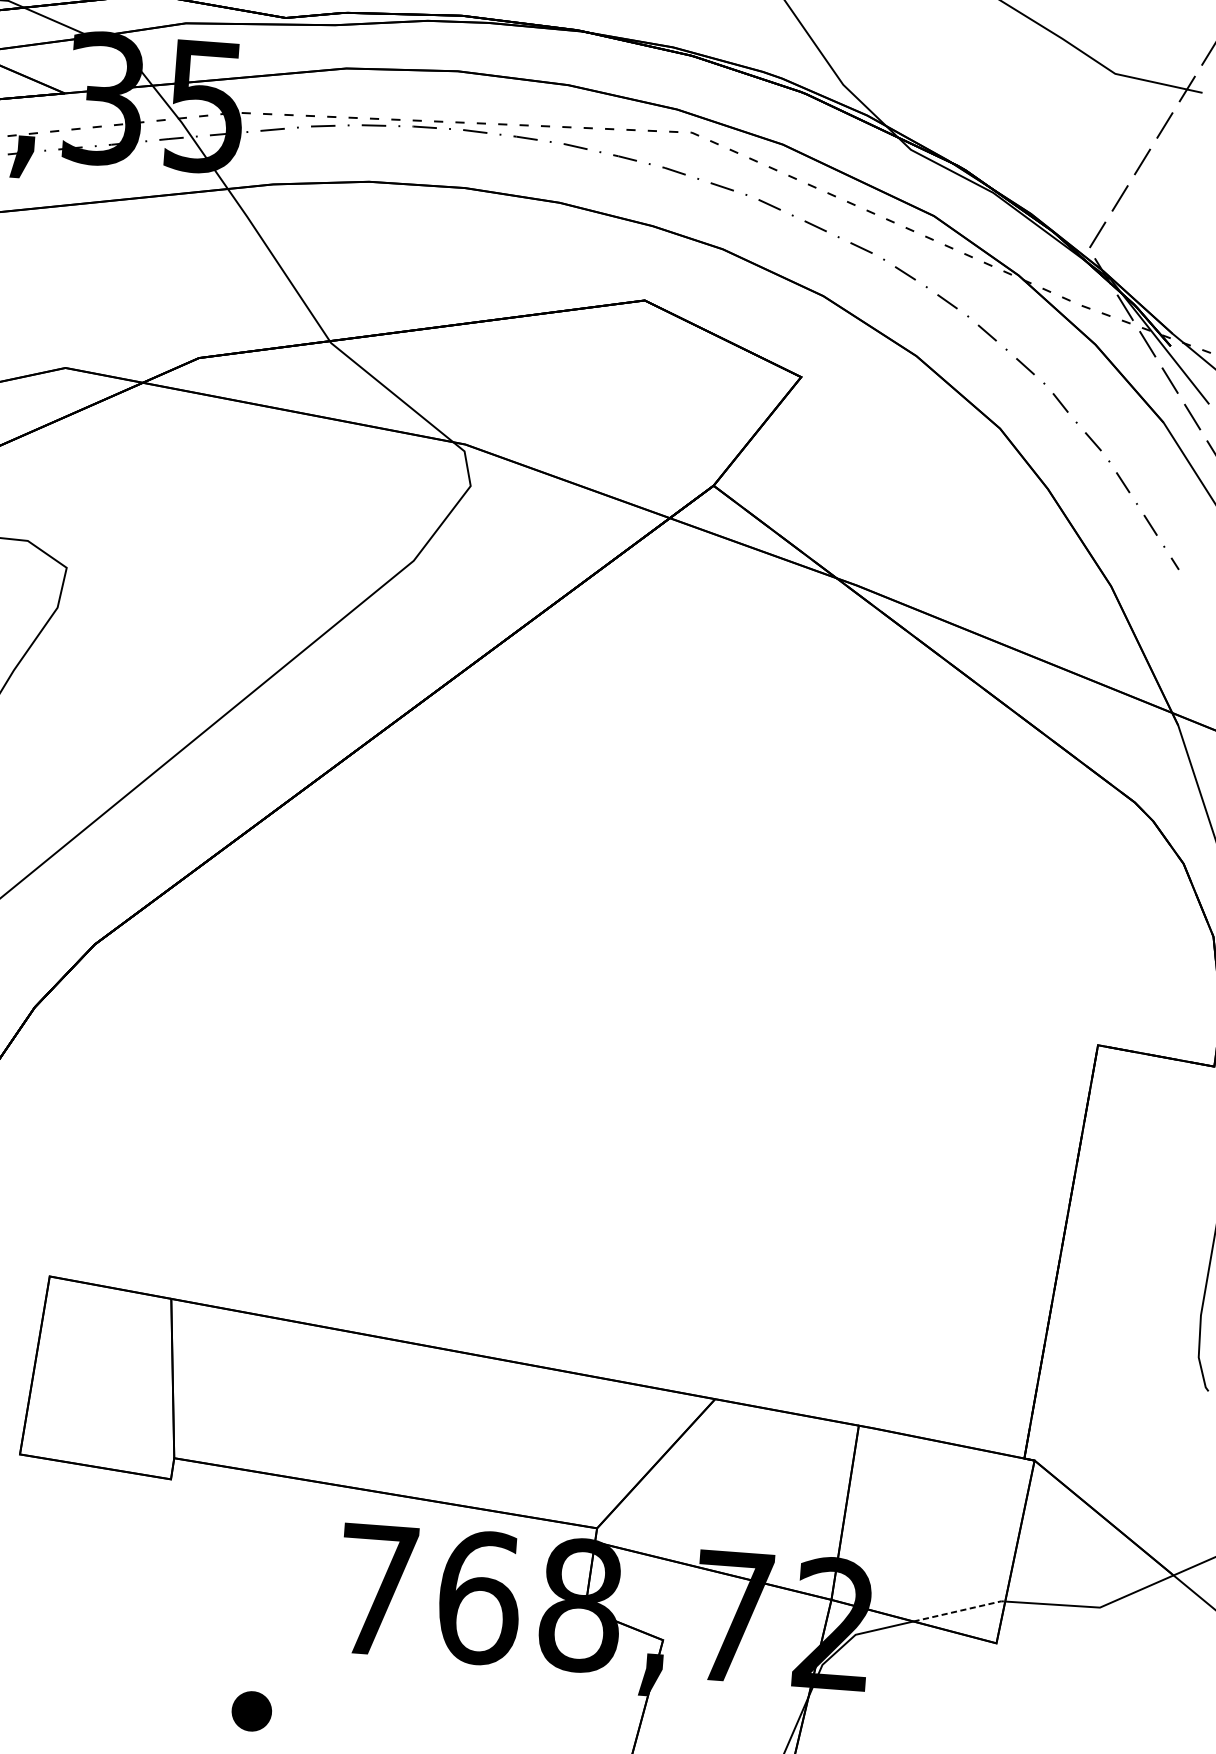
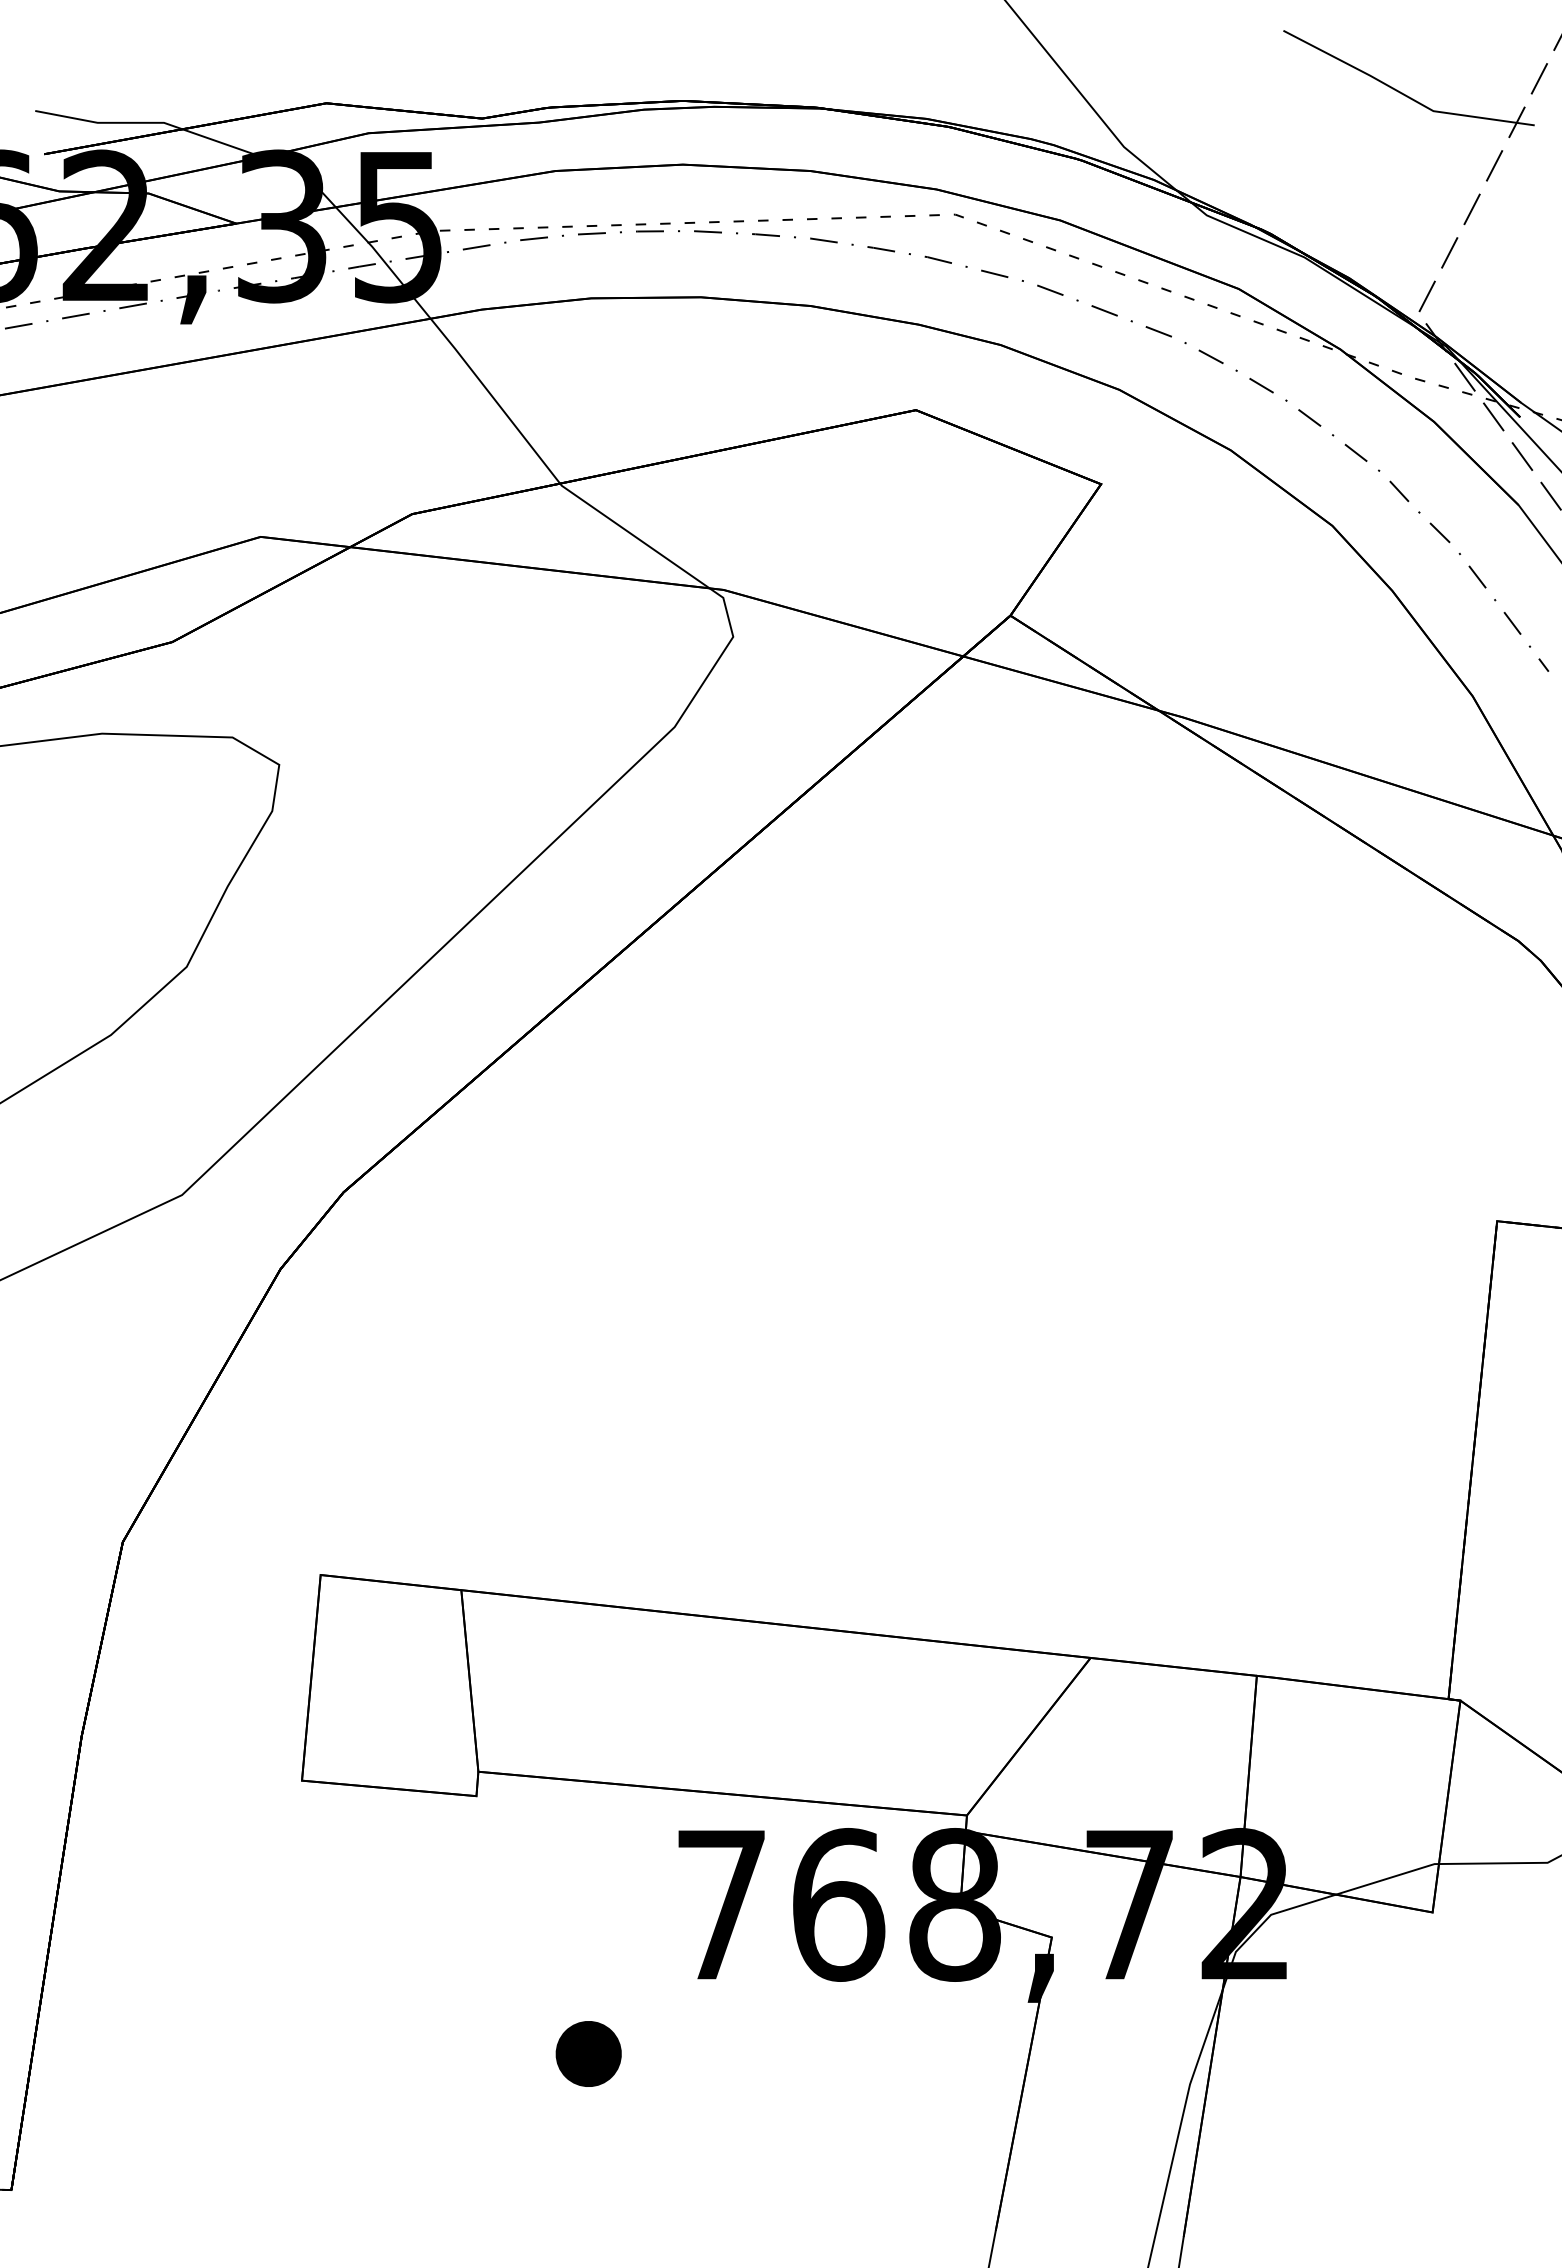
line: (960, 1610) -> (1388, 1878), dashed -> solid
part: (251, 1710) -> (588, 2053), size x1.43

